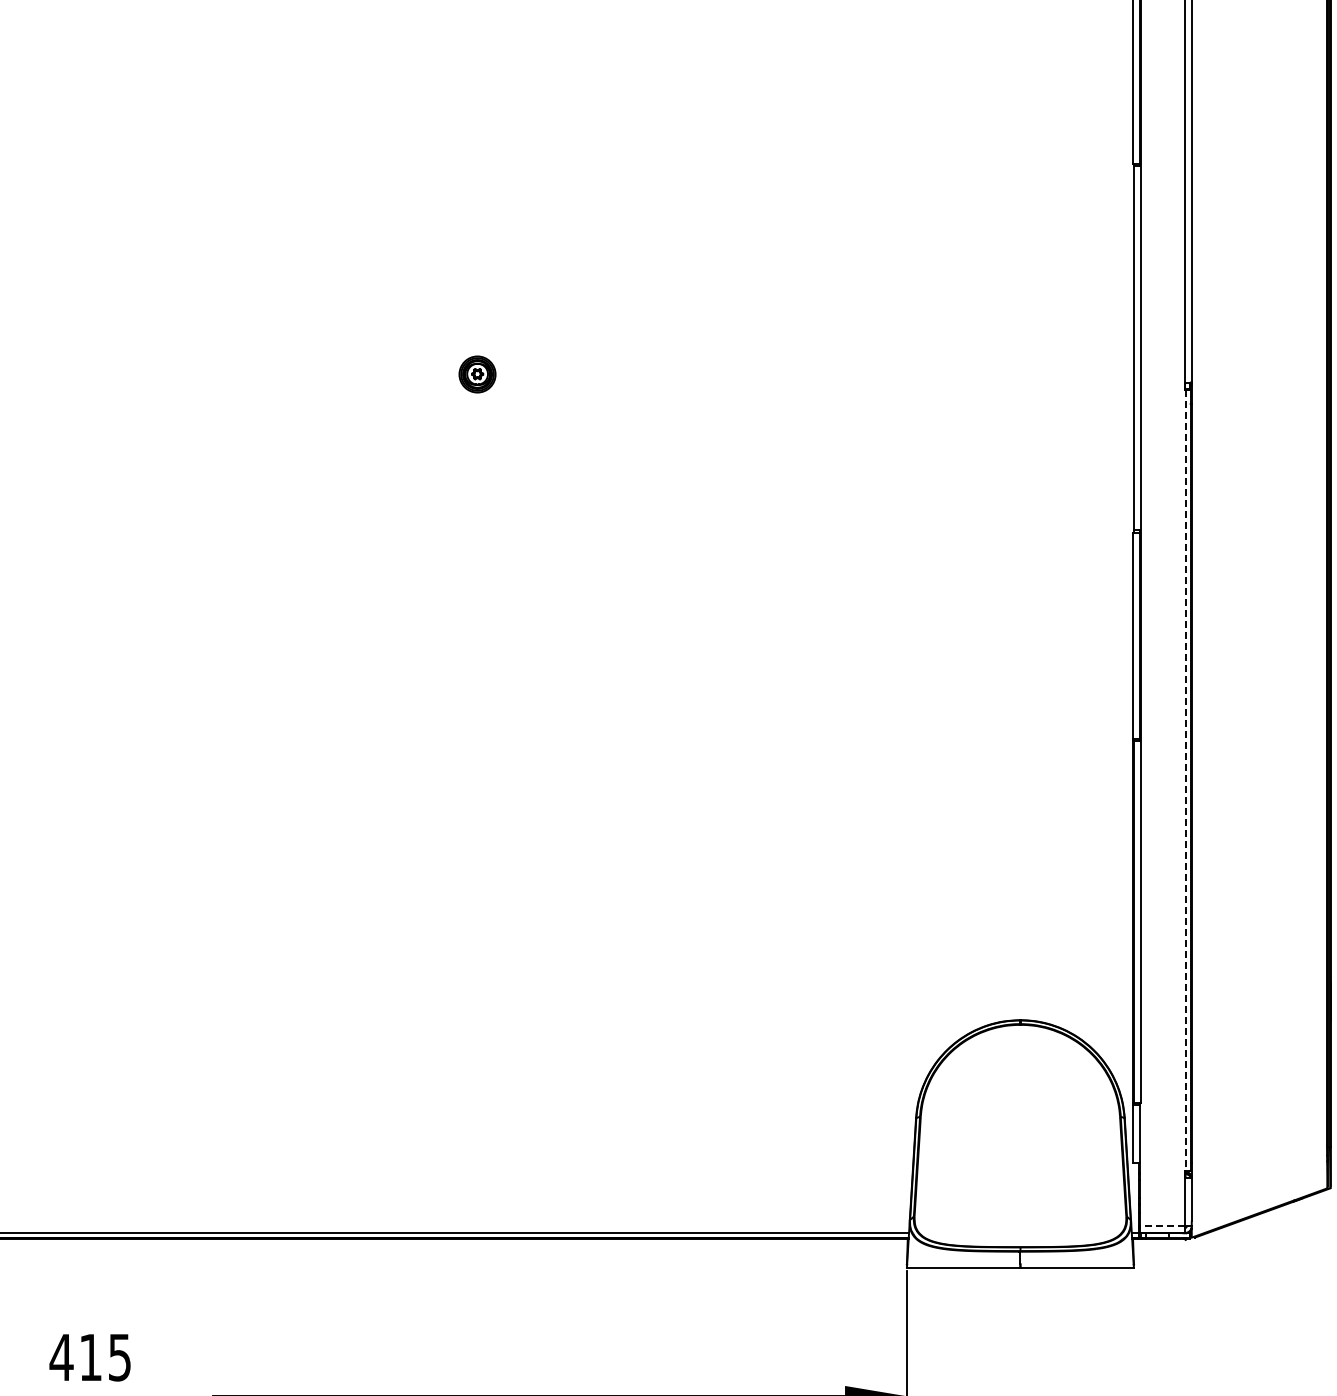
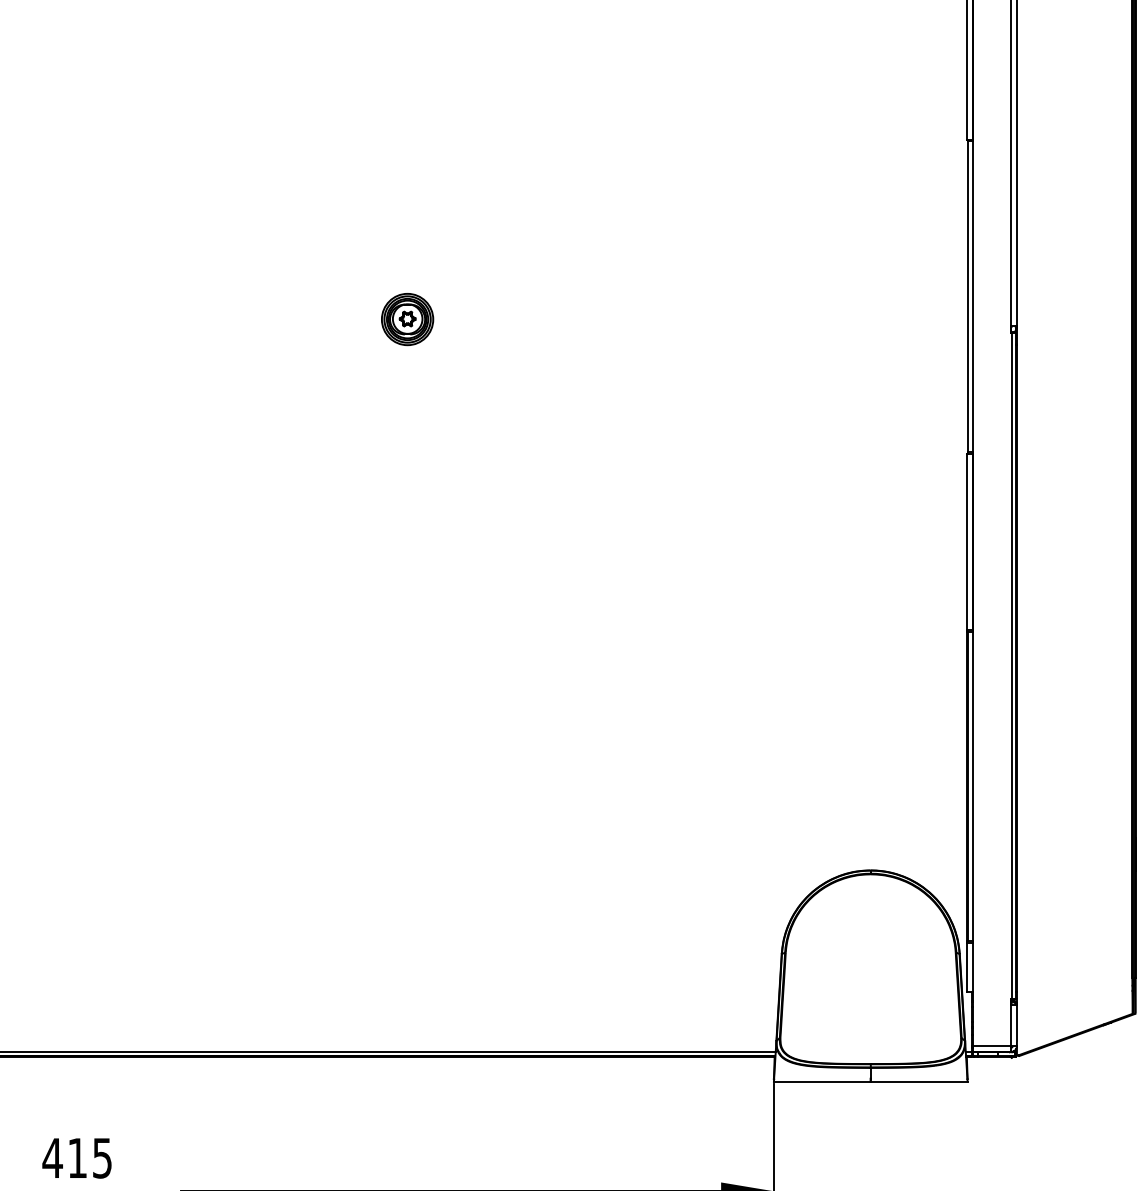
part: (477, 374) -> (407, 319), size x1.67
line: (1185, 781) -> (1011, 666), dashed -> solid
line: (1161, 1226) -> (991, 1046), dashed -> solid

